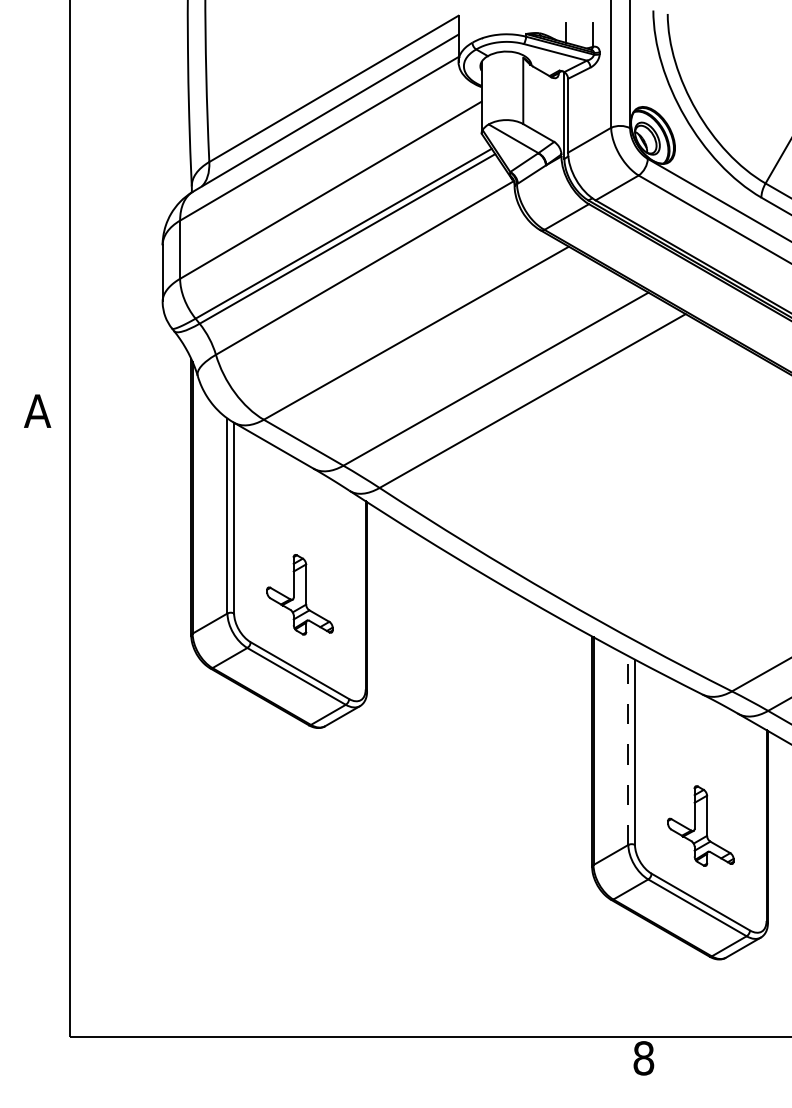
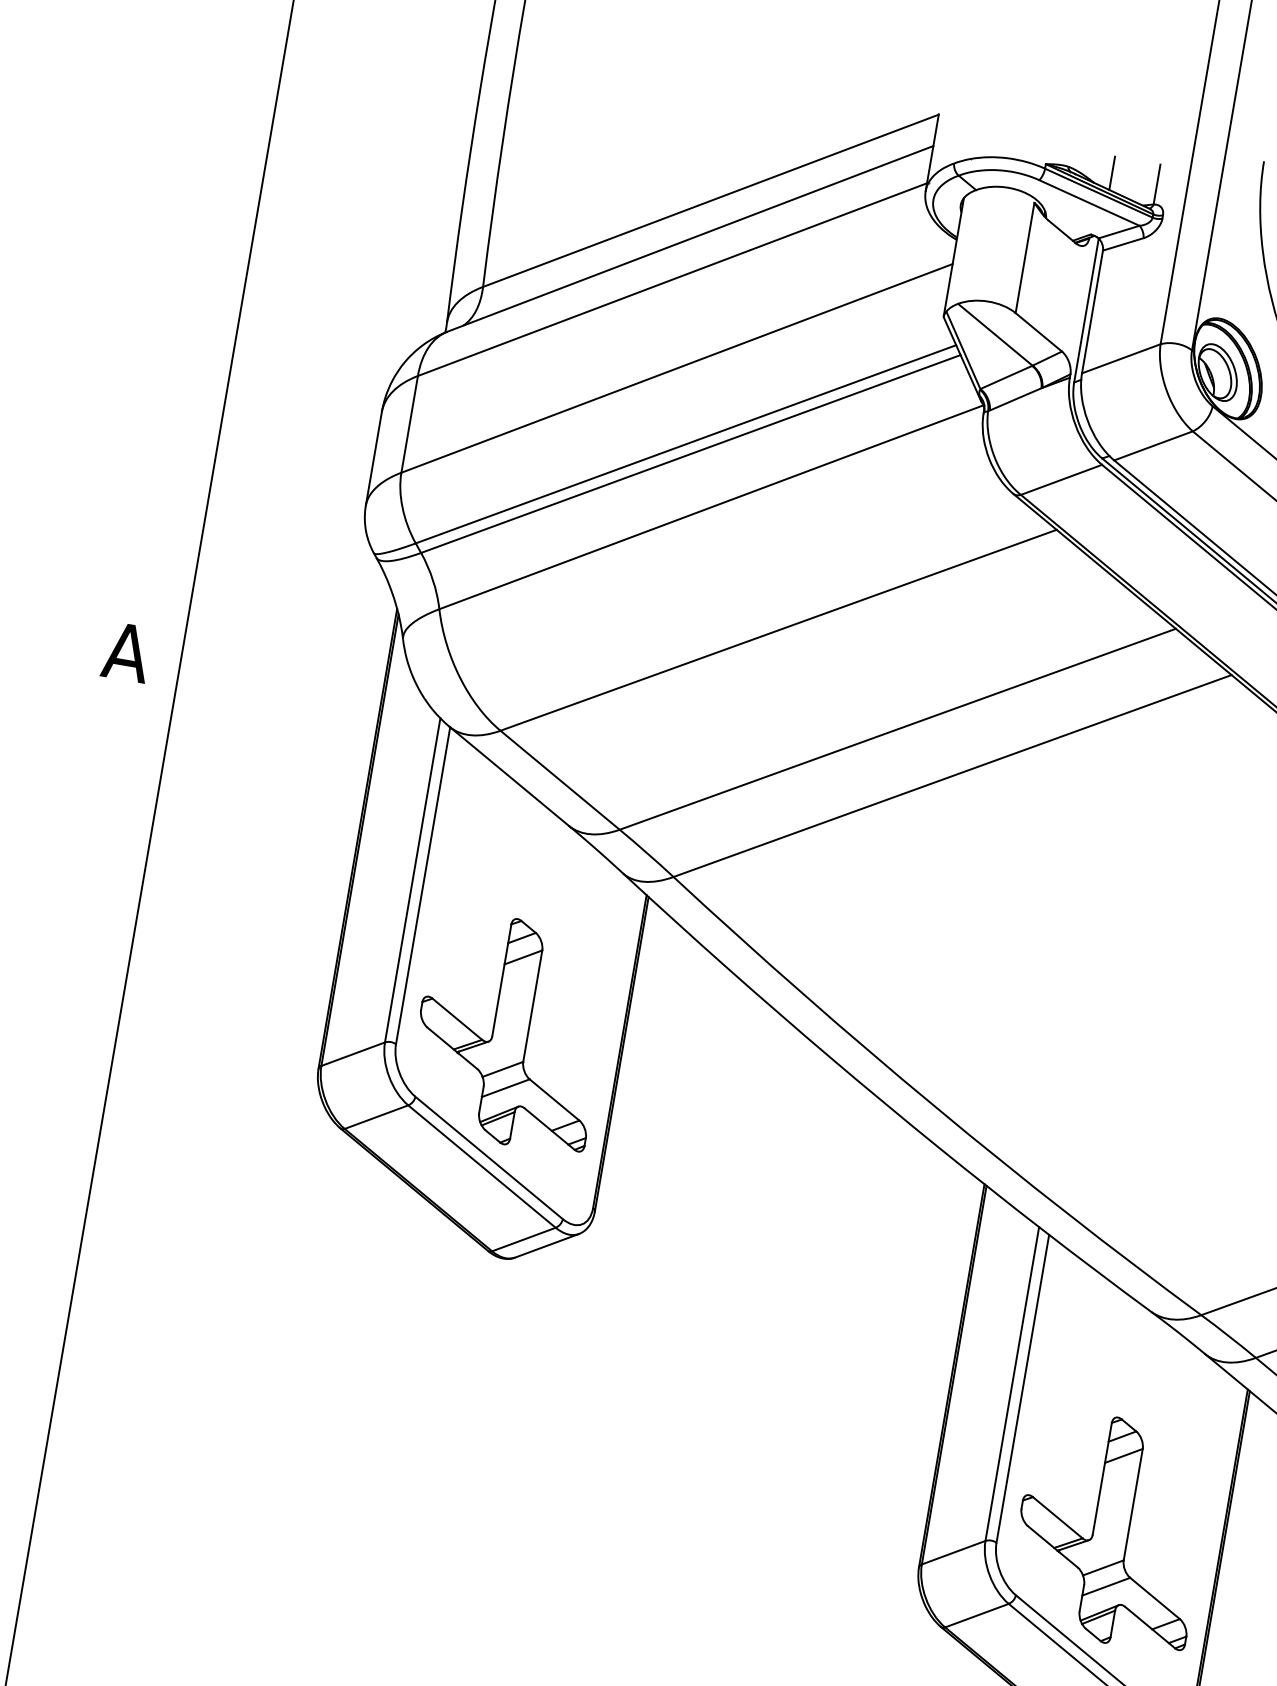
part: (299, 594) -> (510, 1031), size x1.67
line: (628, 750) -> (1012, 1383), dashed -> solid
part: (700, 825) -> (1110, 1529), size x1.67

